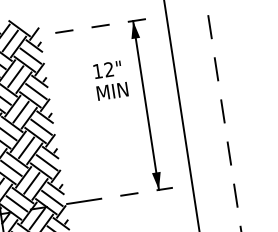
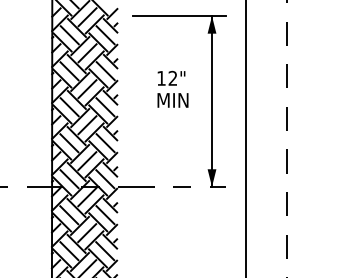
line: (102, 26) -> (180, 16), dashed -> solid
text: (110, 79) -> (172, 88), moved

